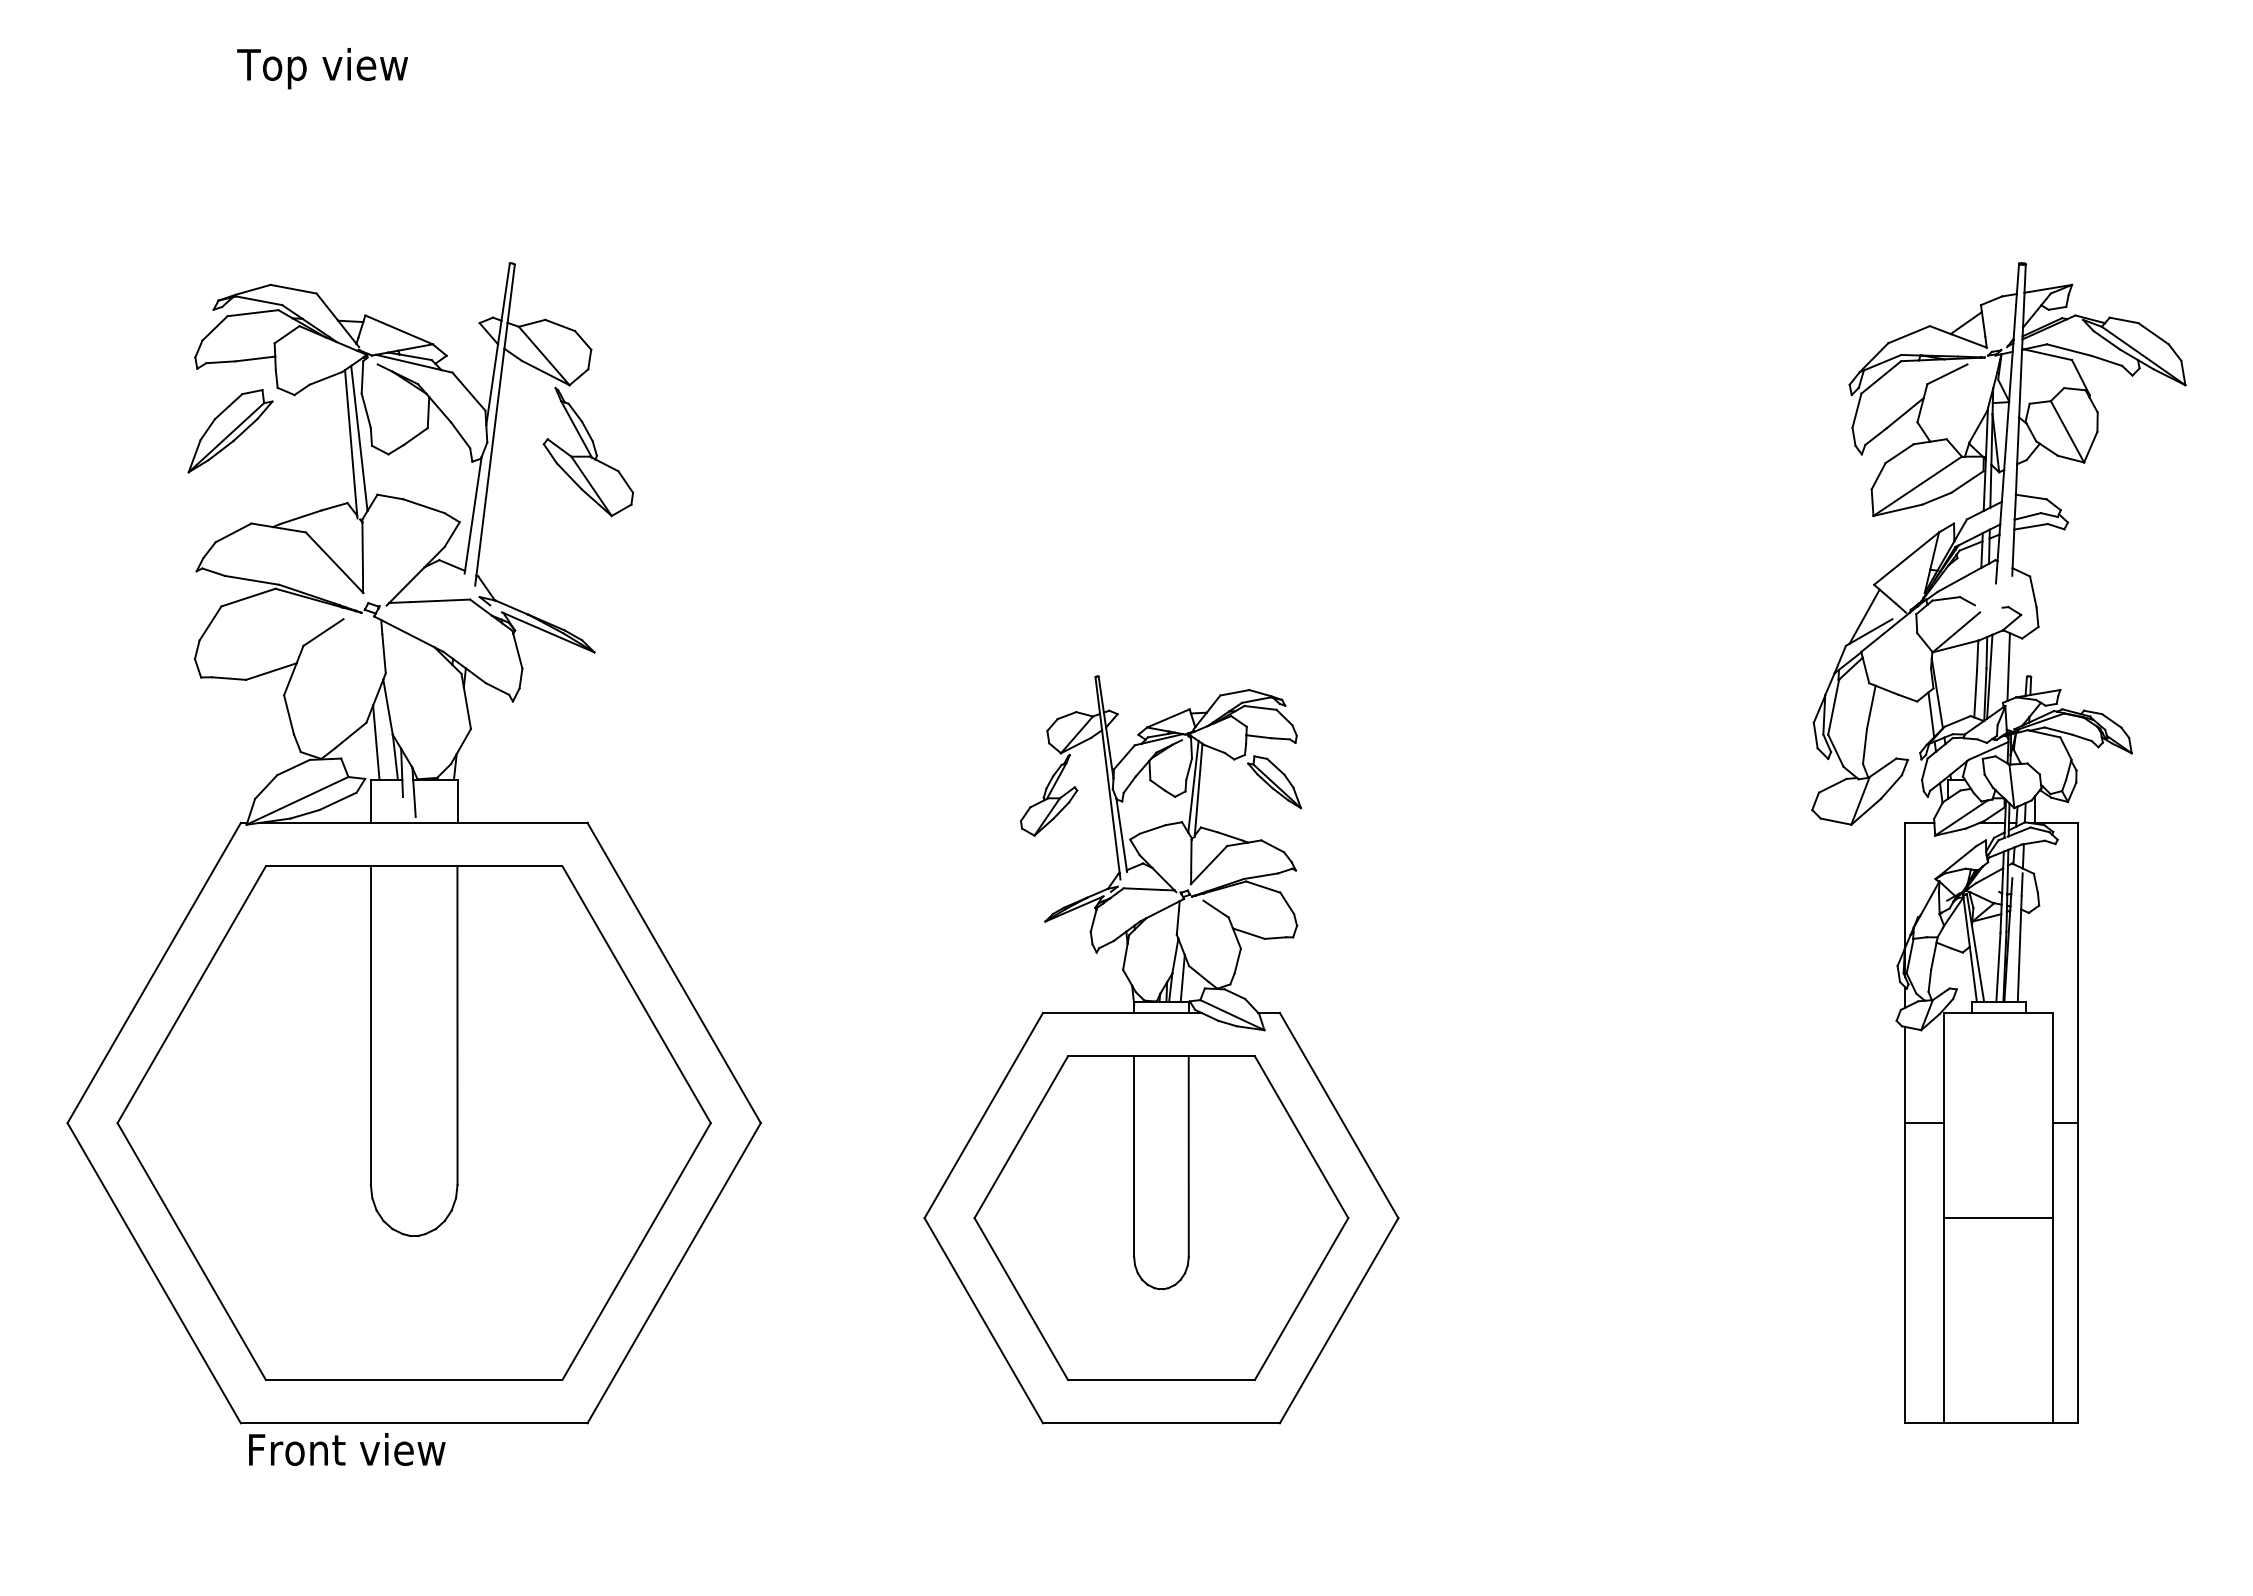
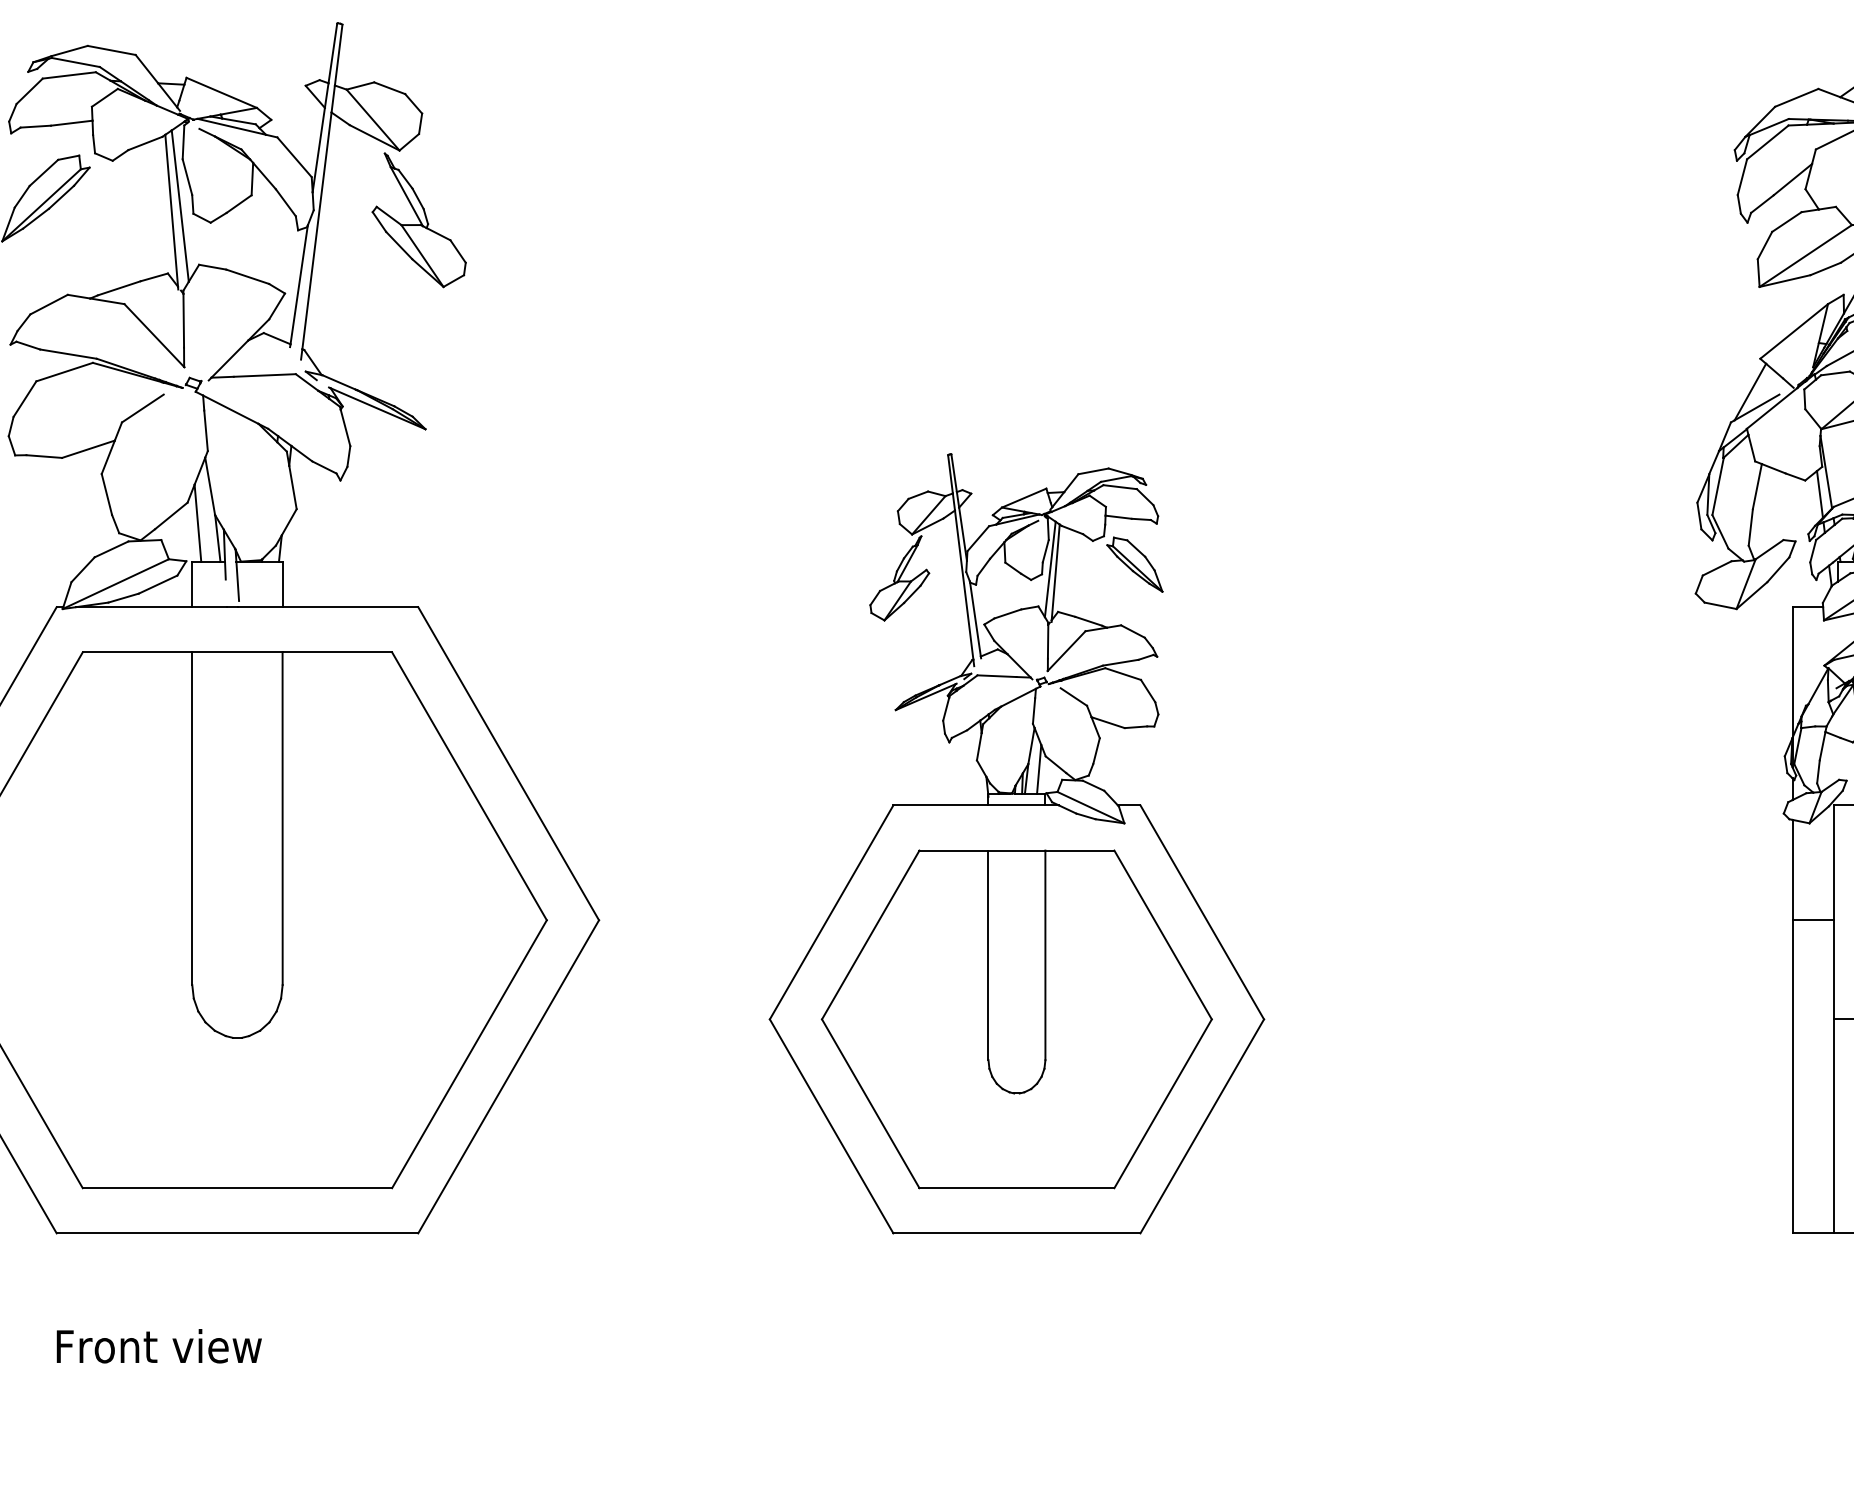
text: (347, 1449) -> (159, 1346), moved

